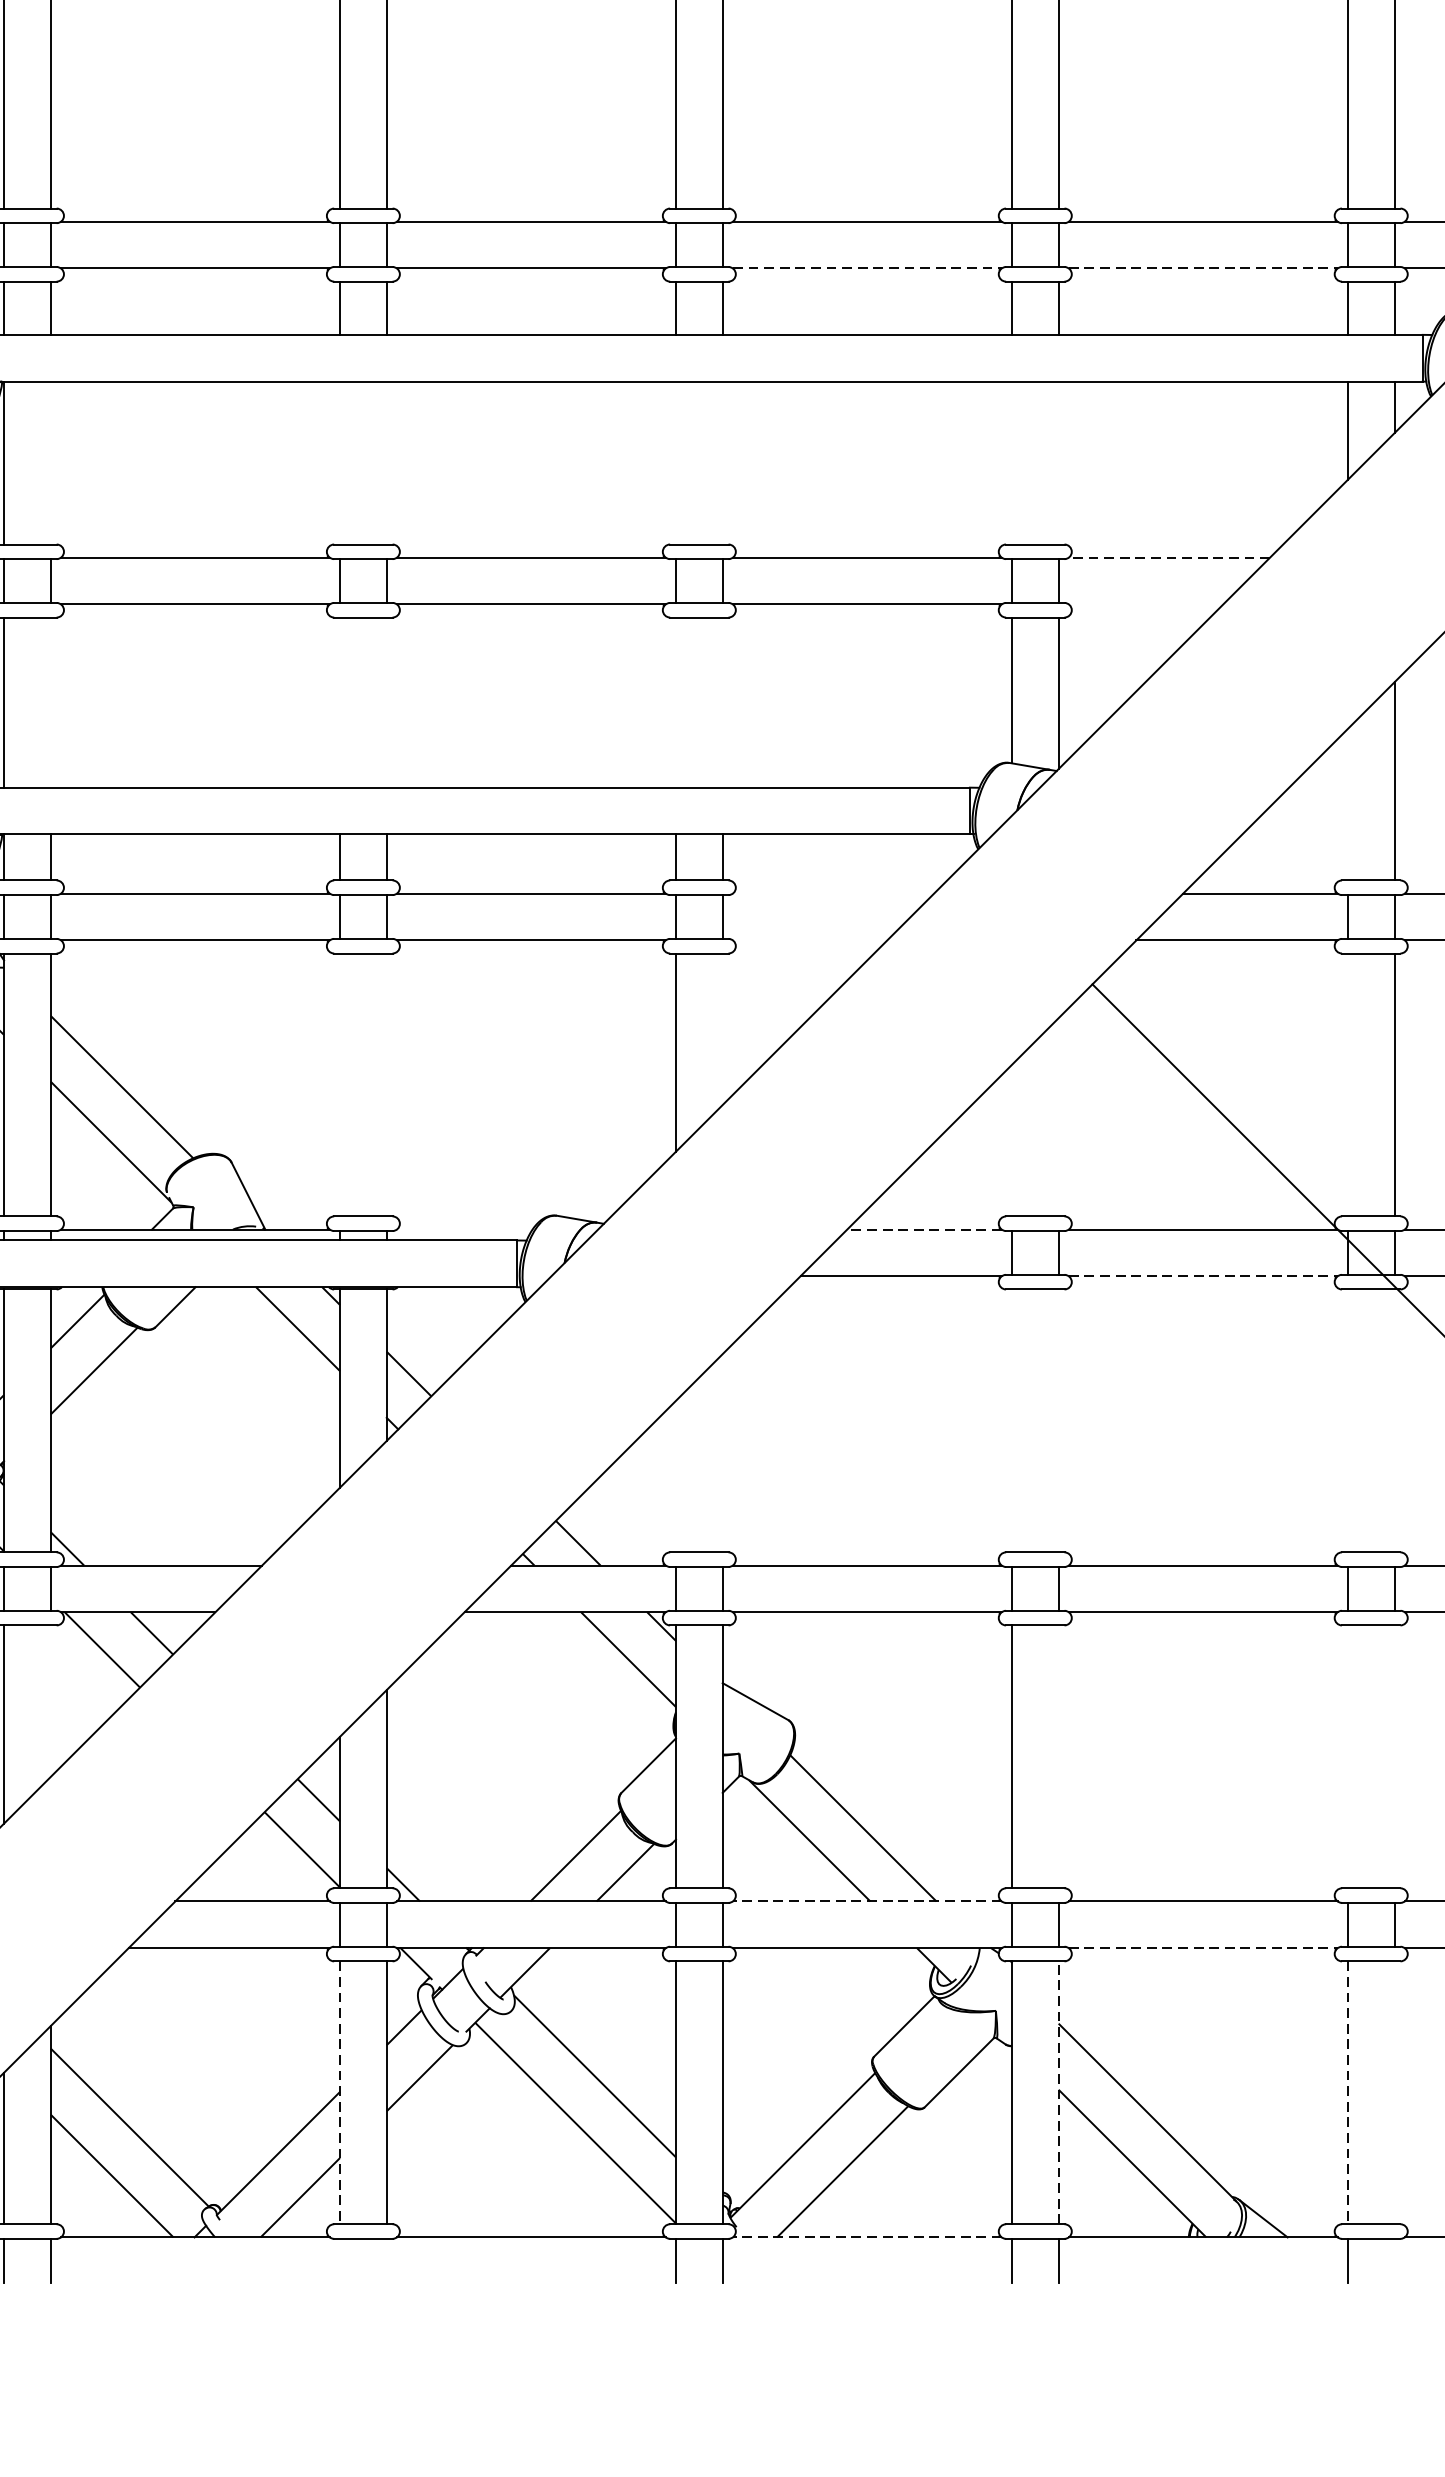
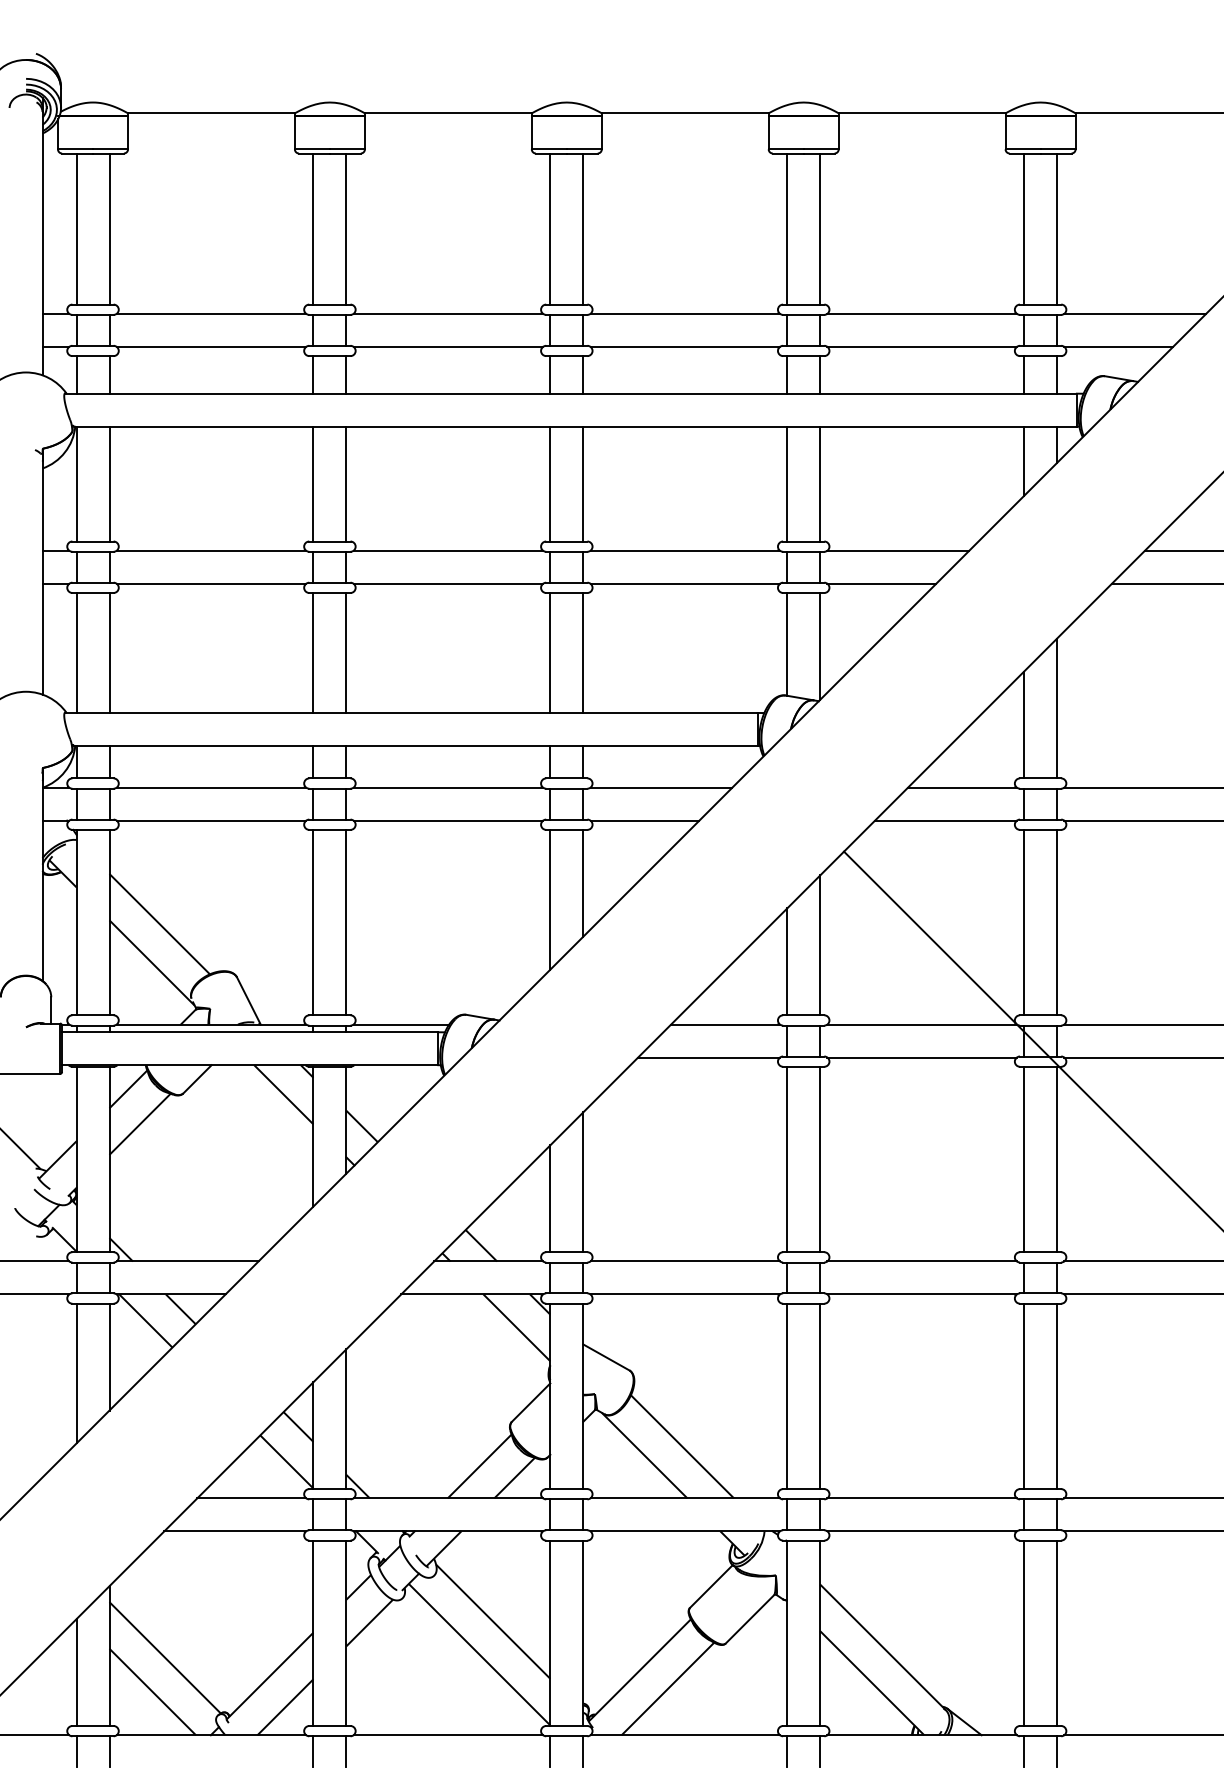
line: (867, 267) -> (685, 346), dashed -> solid
line: (1203, 267) -> (922, 346), dashed -> solid
line: (50, 462) -> (109, 483), added
line: (340, 462) -> (313, 483), added
line: (386, 462) -> (346, 483), added
line: (676, 462) -> (550, 483), added
line: (722, 462) -> (583, 483), added
line: (1012, 462) -> (787, 483), added
line: (1059, 462) -> (820, 483), added
line: (1169, 557) -> (898, 550), dashed -> solid
line: (1145, 604) -> (881, 583), added
line: (50, 701) -> (109, 652), added
line: (340, 701) -> (313, 652), added
line: (386, 701) -> (346, 652), added
line: (676, 701) -> (550, 652), added
line: (722, 701) -> (583, 652), added
line: (1348, 804) -> (1024, 724), added
line: (833, 893) -> (661, 787), added
line: (809, 940) -> (644, 820), added
line: (722, 1028) -> (583, 882), added
line: (340, 1084) -> (313, 922), added
line: (386, 1084) -> (346, 922), added
line: (1348, 1084) -> (1024, 922), added
line: (1059, 1117) -> (820, 945), added
line: (1012, 1140) -> (787, 961), added
line: (464, 1229) -> (401, 1024), added
line: (924, 1229) -> (725, 1024), dashed -> solid
line: (1203, 1276) -> (922, 1057), dashed -> solid
line: (1012, 1420) -> (787, 1159), added
line: (1059, 1420) -> (820, 1159), added
line: (1348, 1420) -> (1024, 1159), added
line: (1395, 1420) -> (1057, 1159), added
line: (722, 1453) -> (583, 1182), added
line: (676, 1476) -> (550, 1198), added
line: (50, 1700) -> (109, 1356), added
line: (1059, 1756) -> (820, 1396), added
line: (1348, 1756) -> (1024, 1396), added
line: (1395, 1756) -> (1057, 1396), added
line: (867, 1901) -> (685, 1498), dashed -> solid
line: (1203, 1948) -> (922, 1531), dashed -> solid
line: (1395, 2091) -> (1057, 1632), added
line: (340, 2093) -> (313, 1633), dashed -> solid
line: (1059, 2093) -> (820, 1633), dashed -> solid
line: (1348, 2093) -> (1024, 1633), dashed -> solid
line: (867, 2237) -> (685, 1735), dashed -> solid
line: (340, 2260) -> (313, 1751), added
line: (386, 2260) -> (346, 1751), added
line: (1395, 2260) -> (1057, 1751), added

